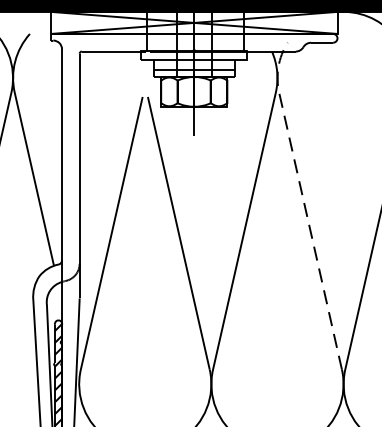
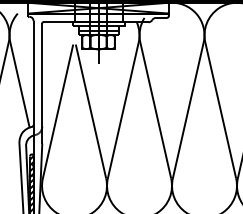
line: (301, 192) -> (151, 91), dashed -> solid

